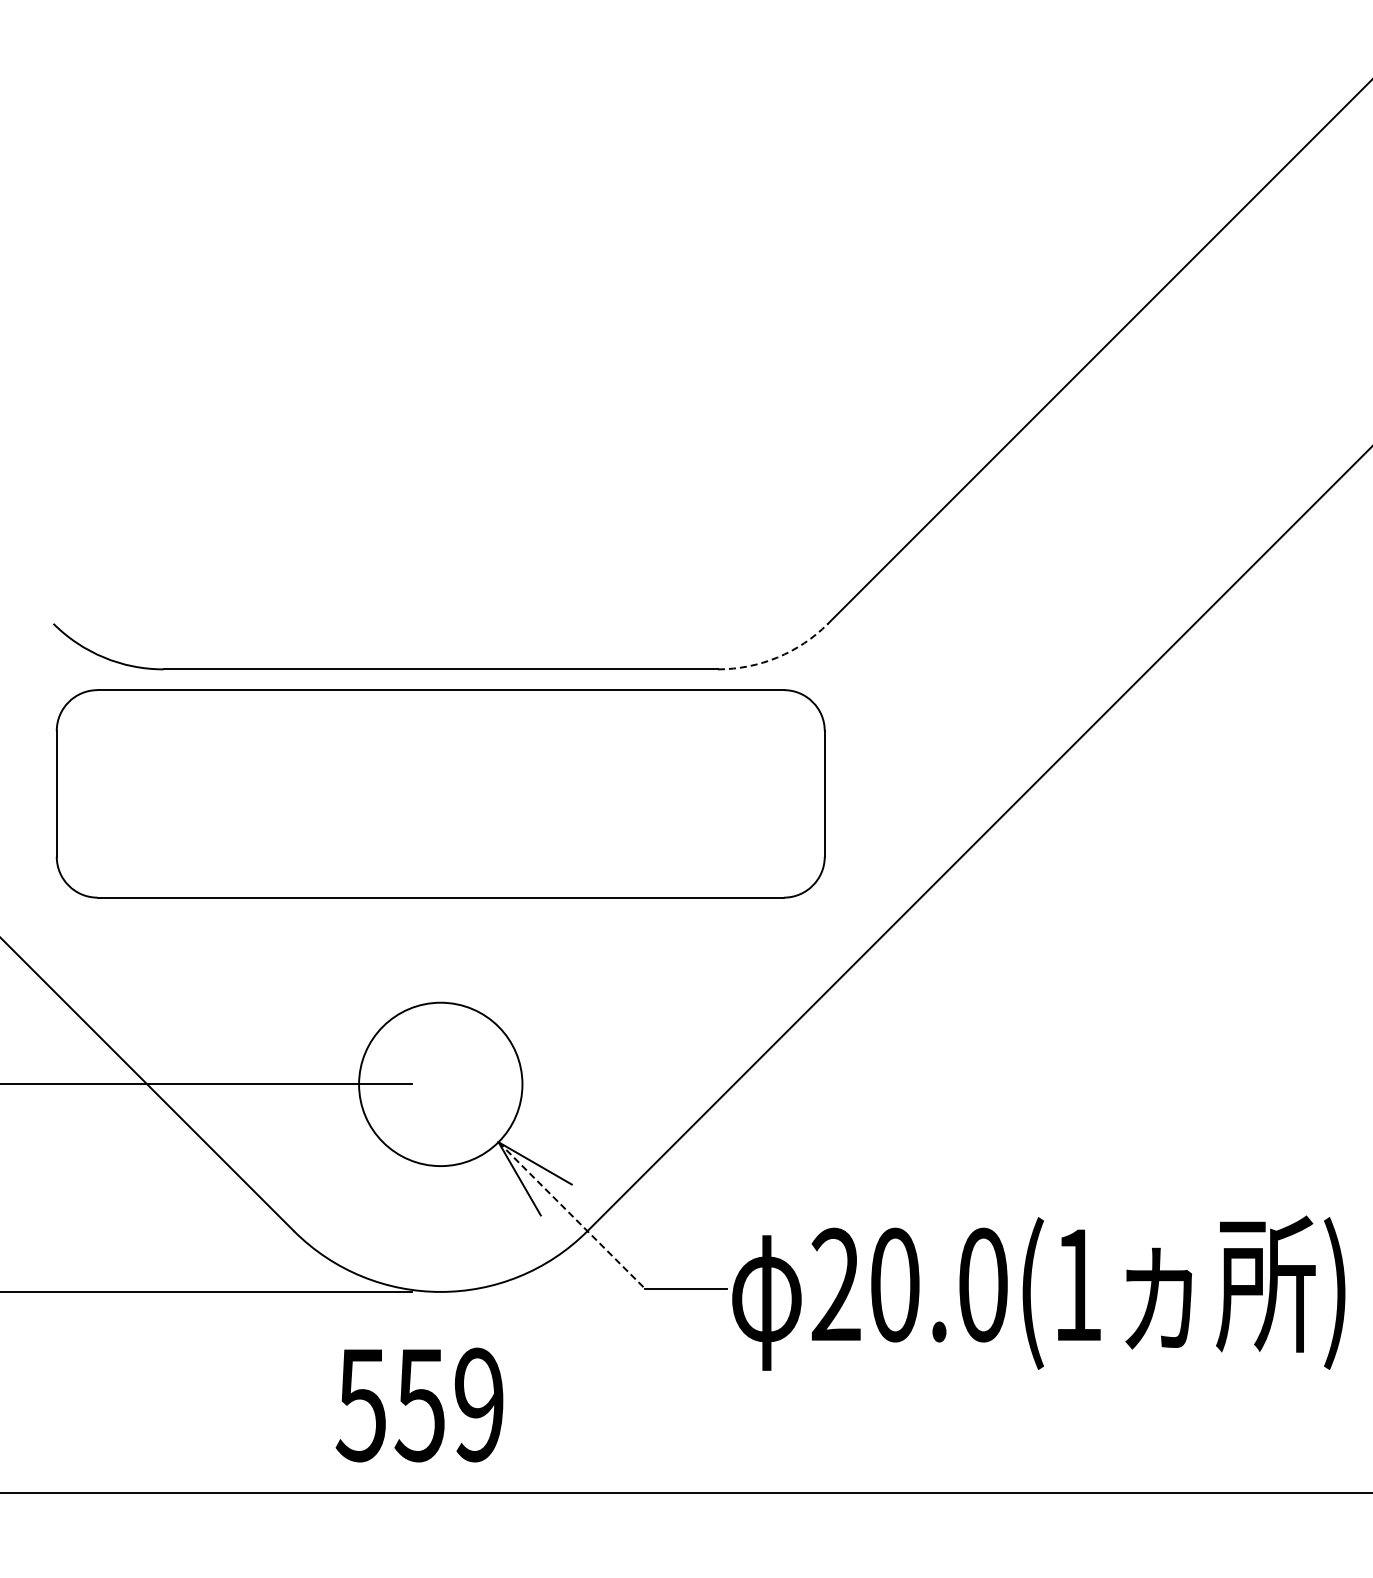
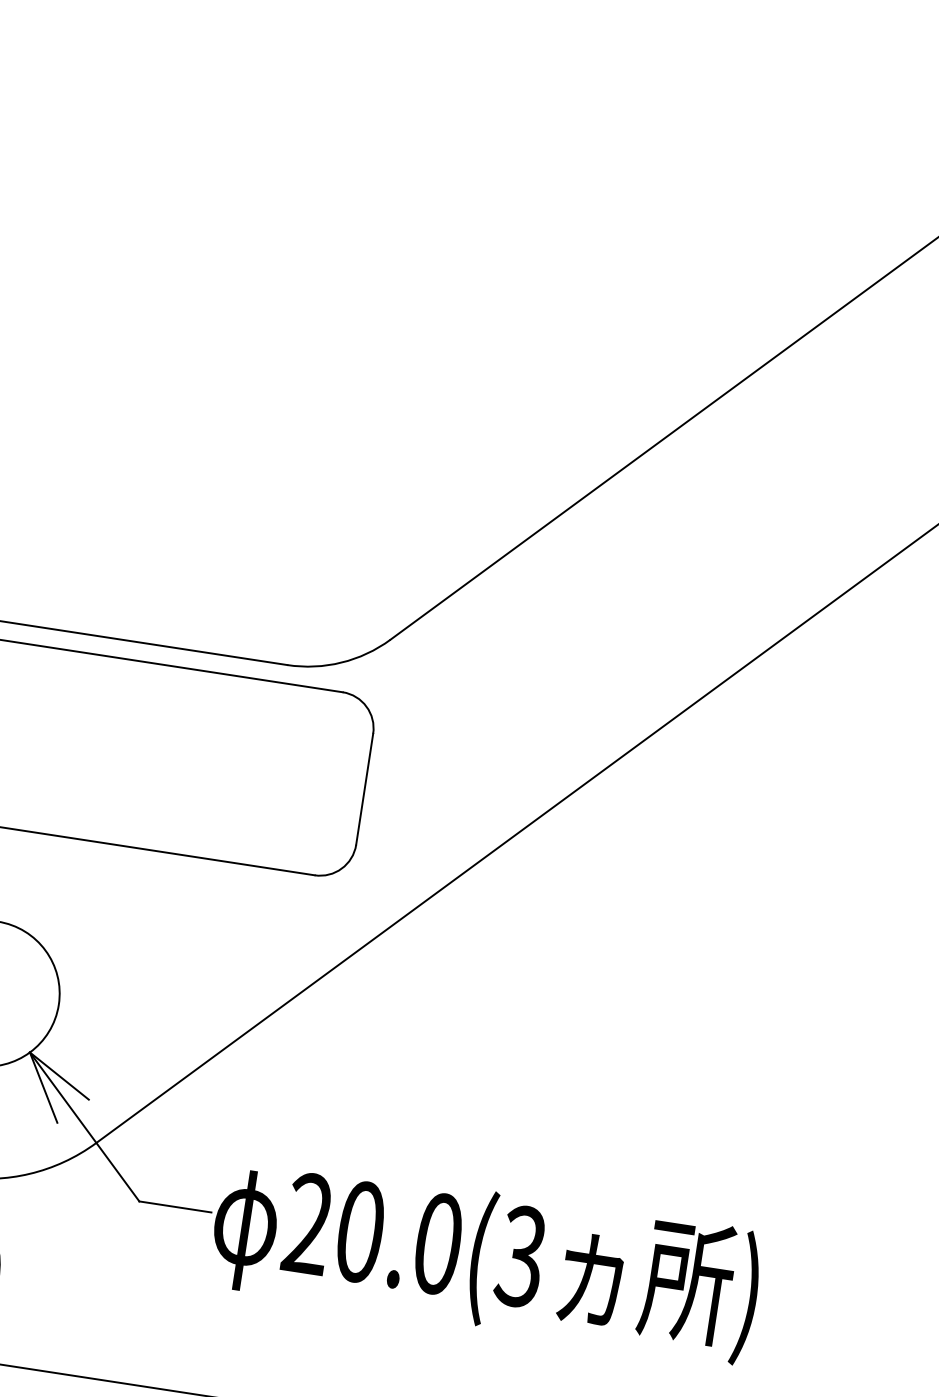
arc: (777, 657) -> (341, 662), dashed -> solid
line: (571, 1215) -> (84, 1126), dashed -> solid
text: (1076, 1284) -> (520, 1255), 20.0(1 -> 20.0(3

